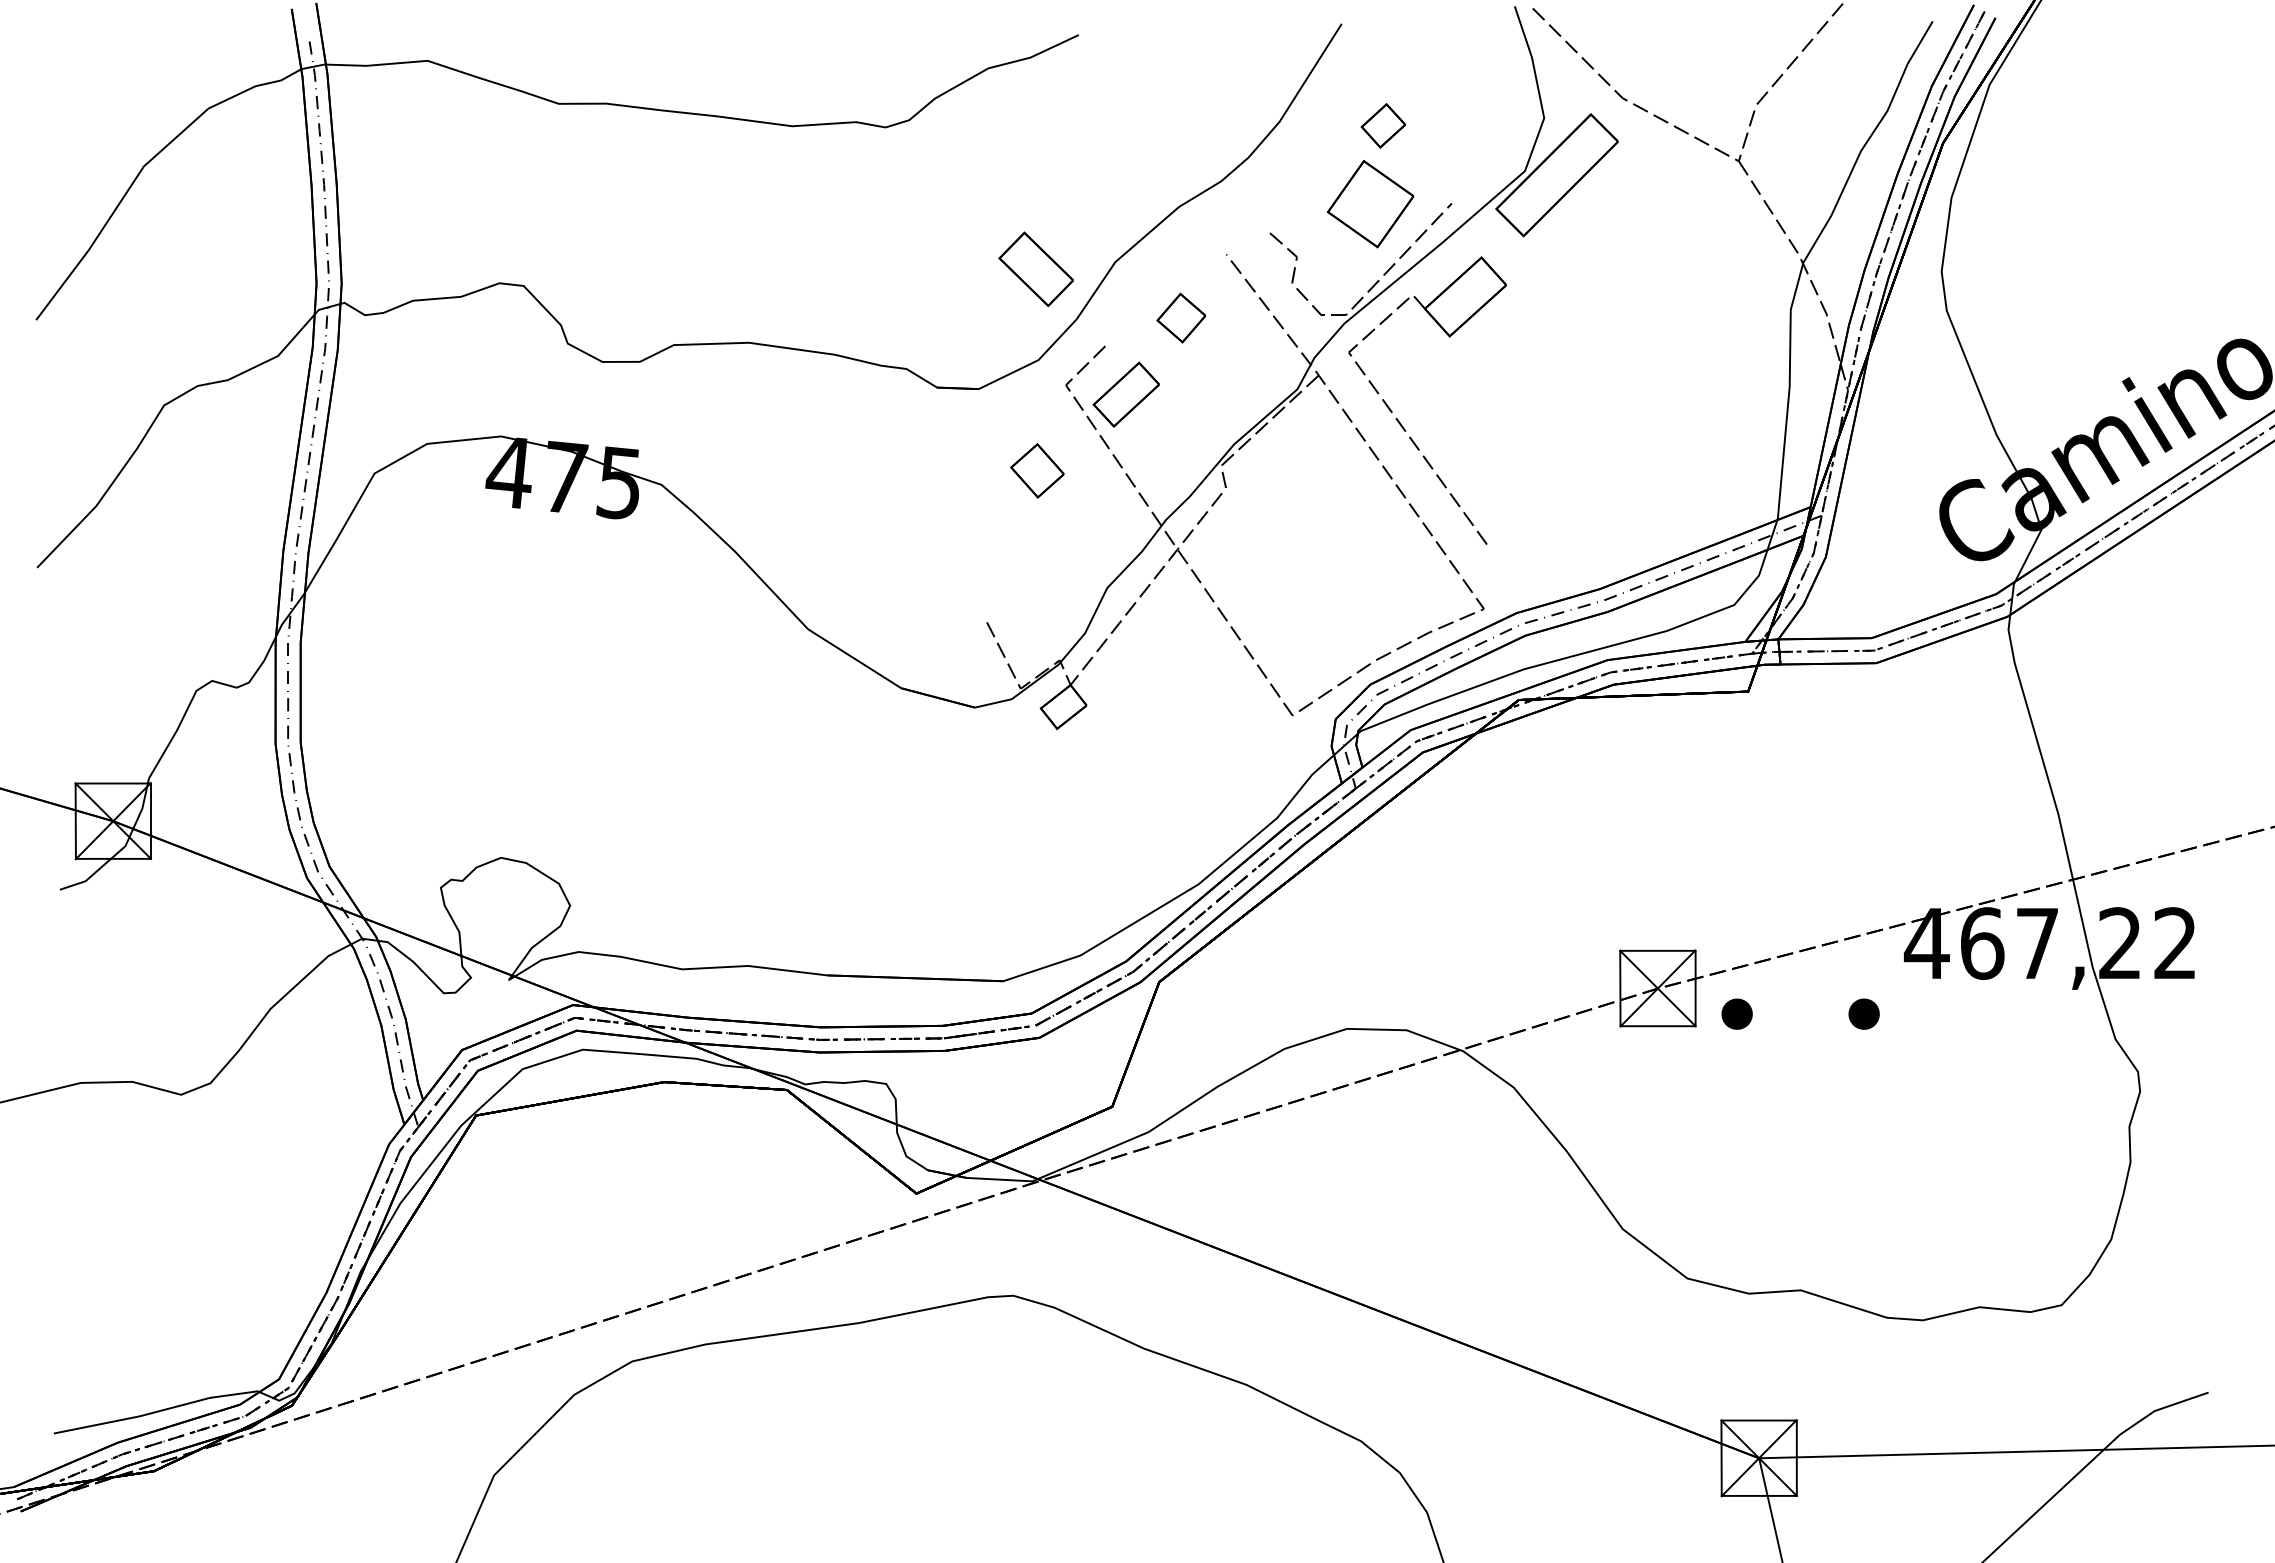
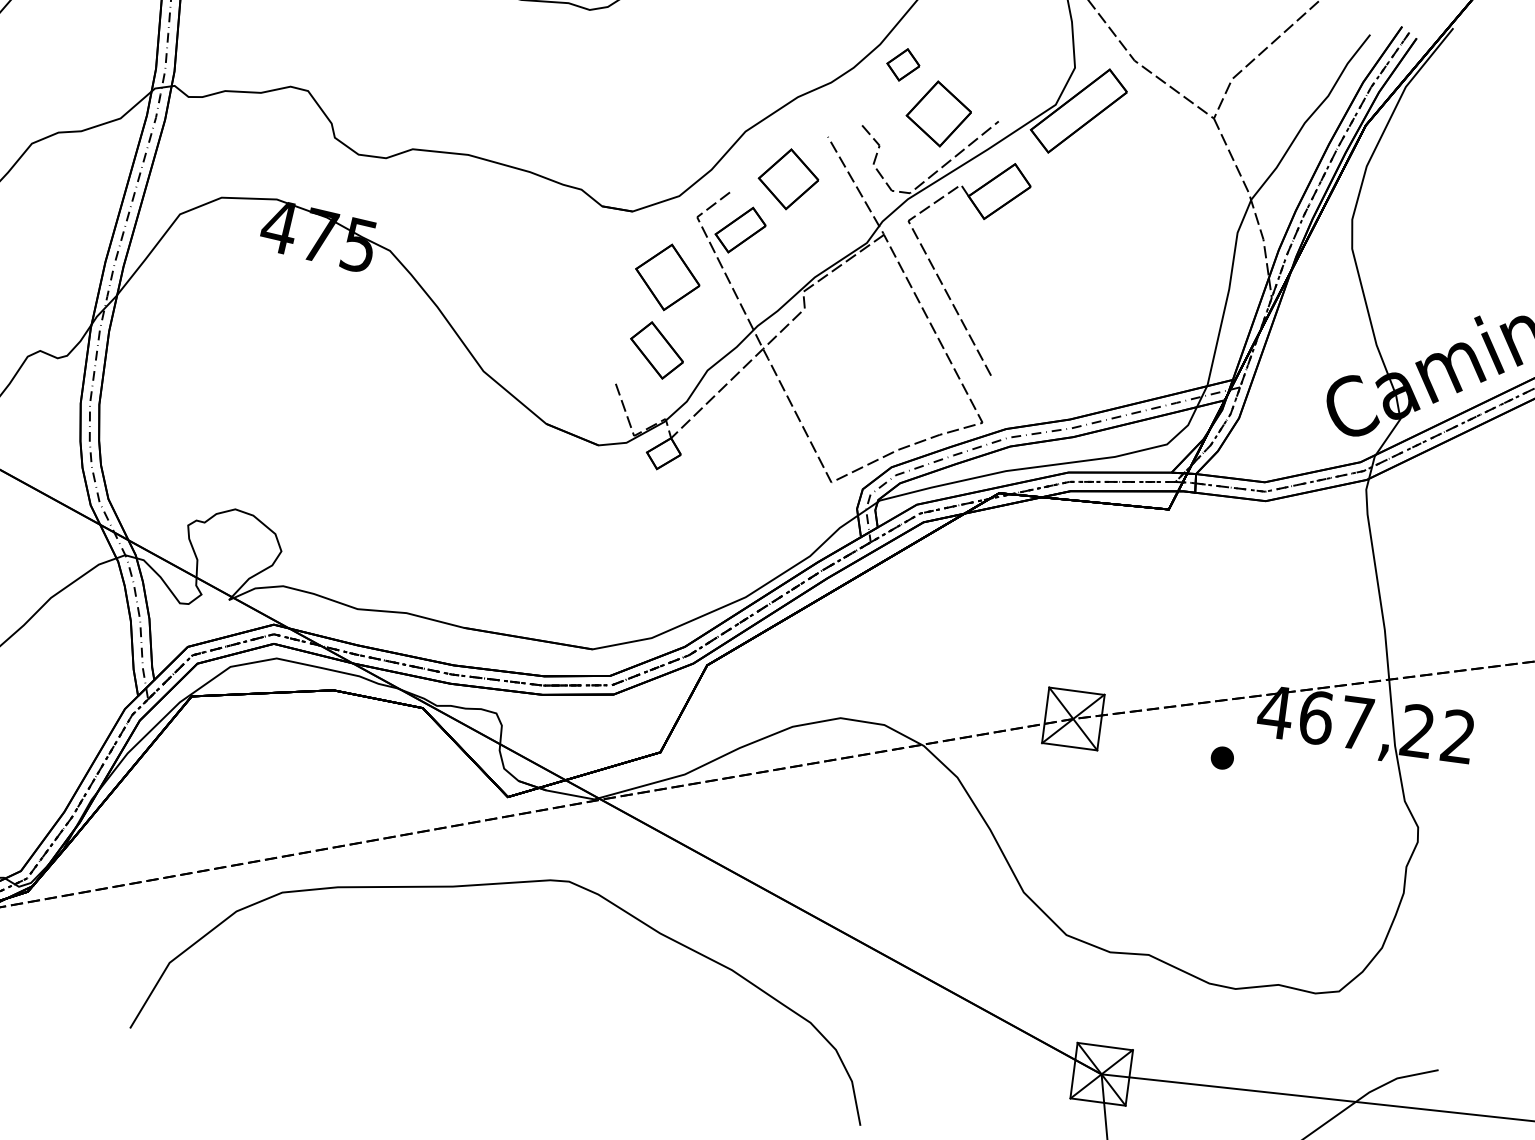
part: (1382, 125) -> (902, 64), moved
part: (1035, 269) -> (656, 350), moved
part: (1181, 317) -> (788, 178), size x1.67
part: (1037, 470) -> (667, 277), size x1.67
part: (1736, 1013) -> (1128, 745), removed

